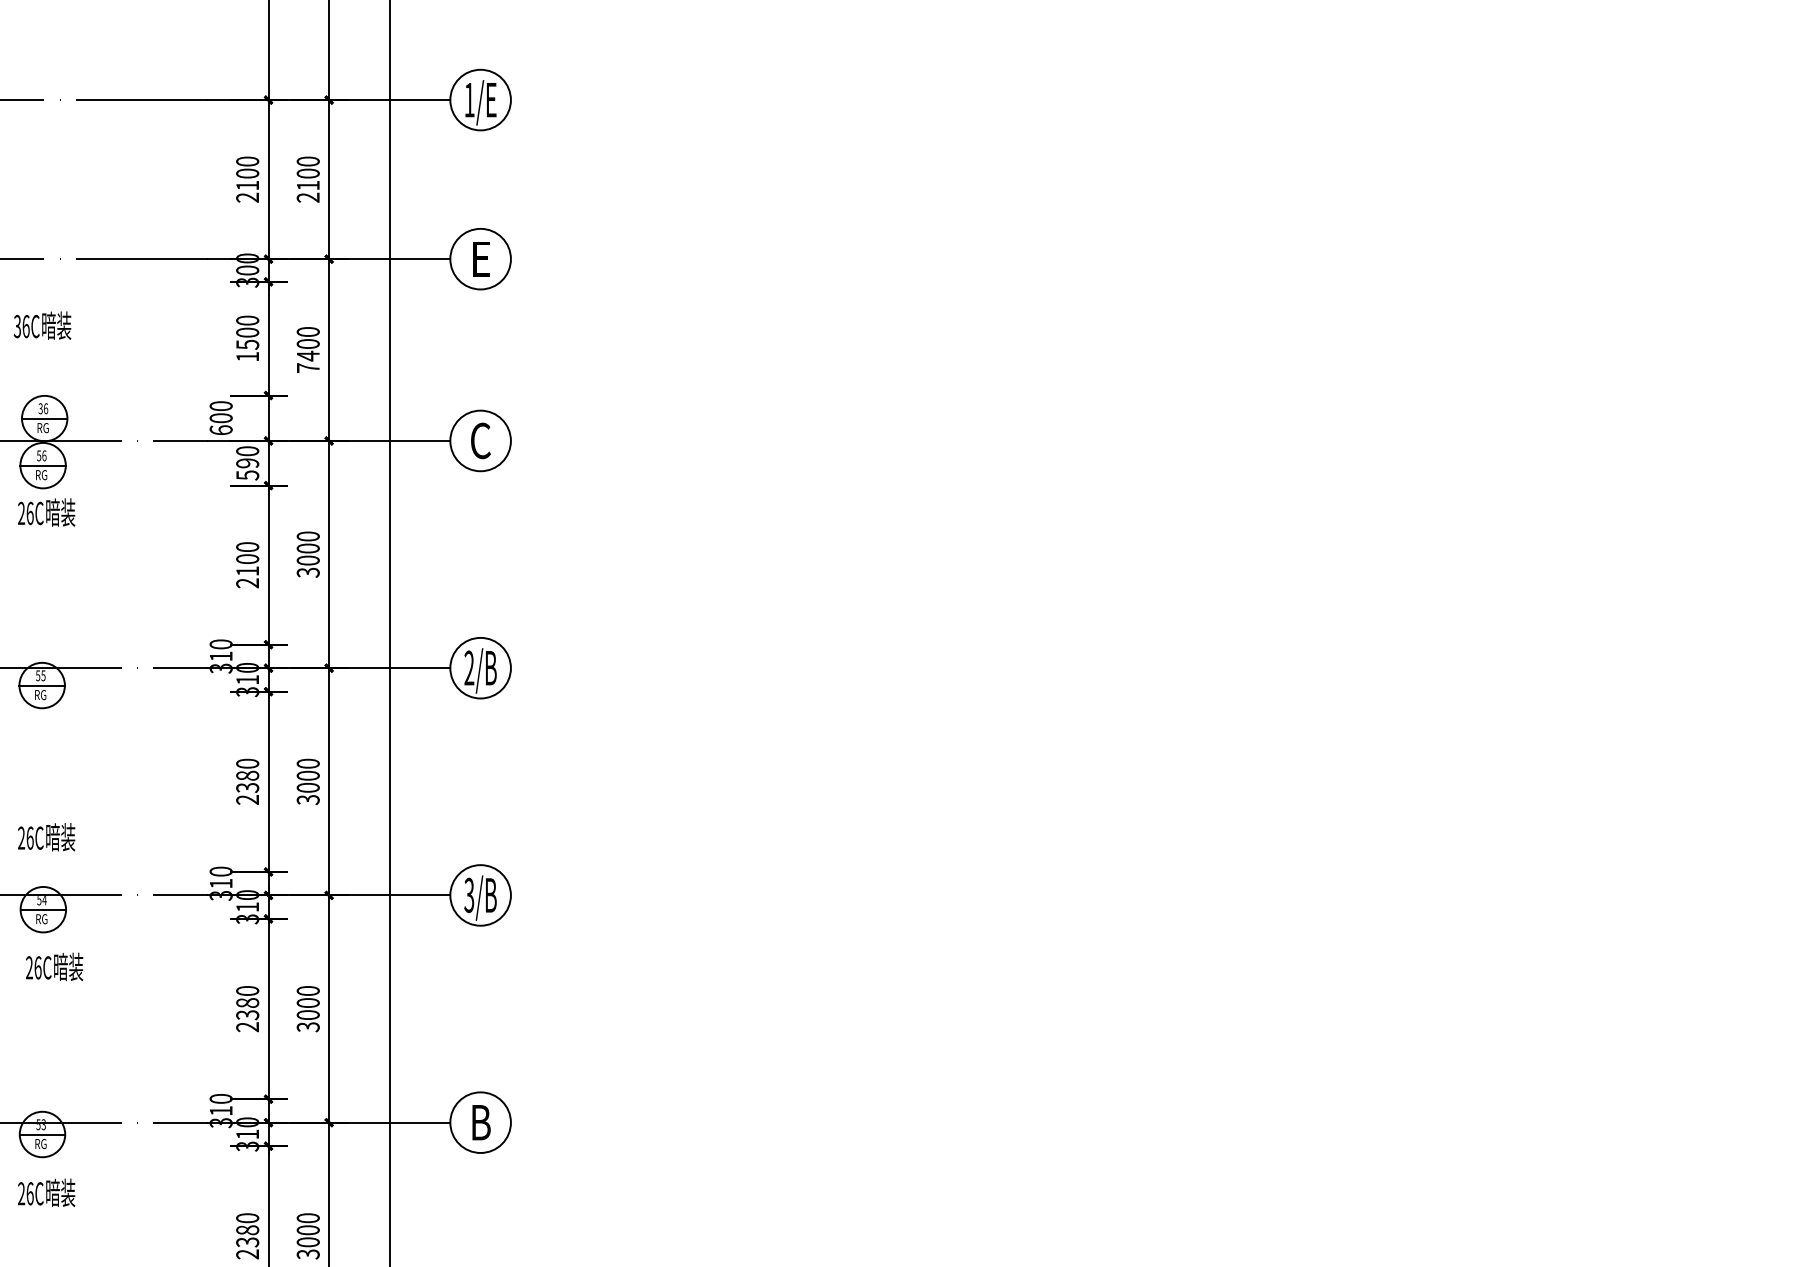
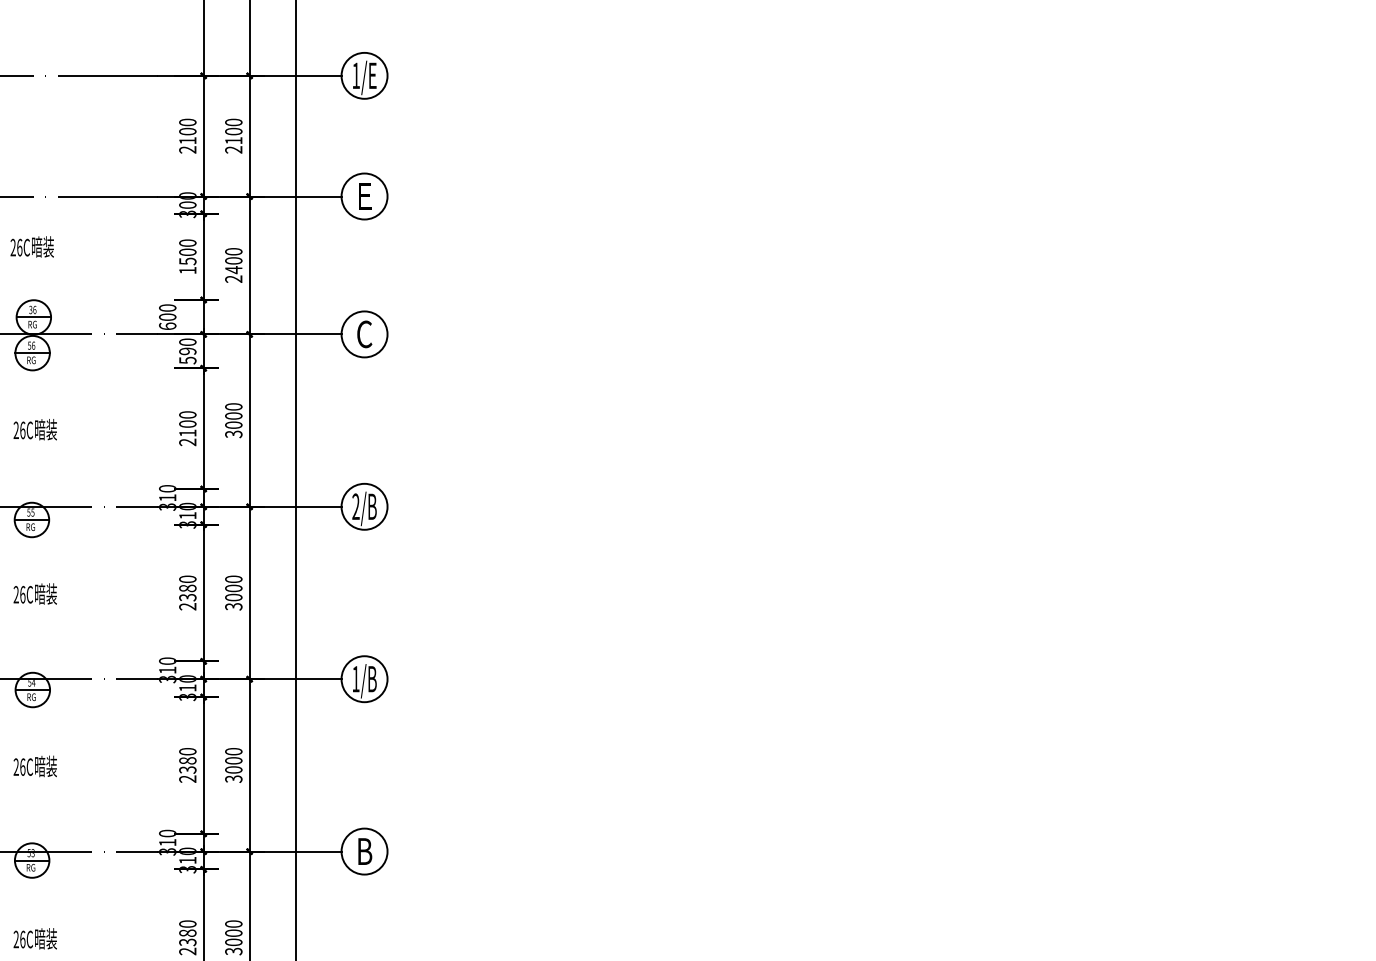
text: (16, 326) -> (12, 247), 36C -> 26C
text: (307, 367) -> (233, 278), 7400 -> 2400
text: (45, 512) -> (34, 429), moved
text: (45, 836) -> (34, 593), moved
text: (468, 894) -> (355, 678), 3/B -> 1/B
text: (53, 967) -> (34, 766), moved
text: (45, 1192) -> (34, 938), moved

